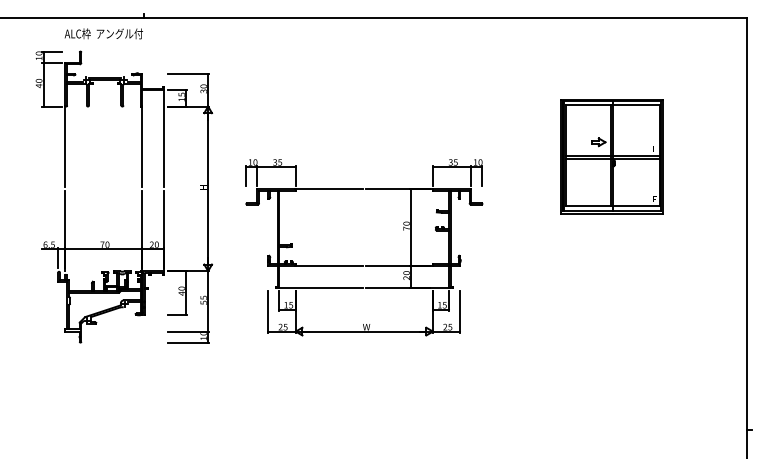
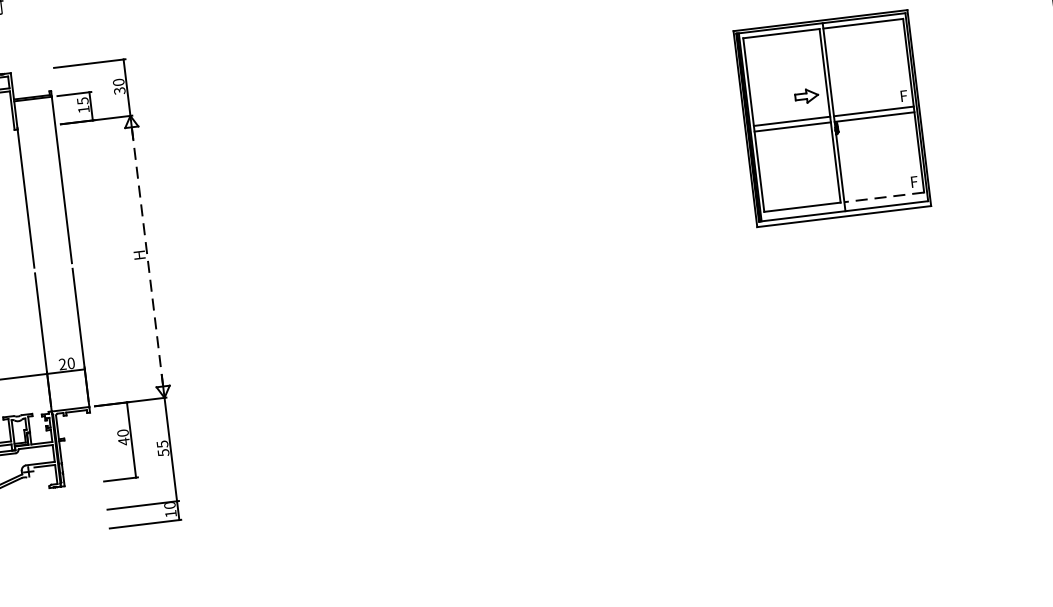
line: (208, 188) -> (147, 256), solid -> dashed
line: (635, 205) -> (882, 196), solid -> dashed
part: (363, 265) -> (429, 355), removed

